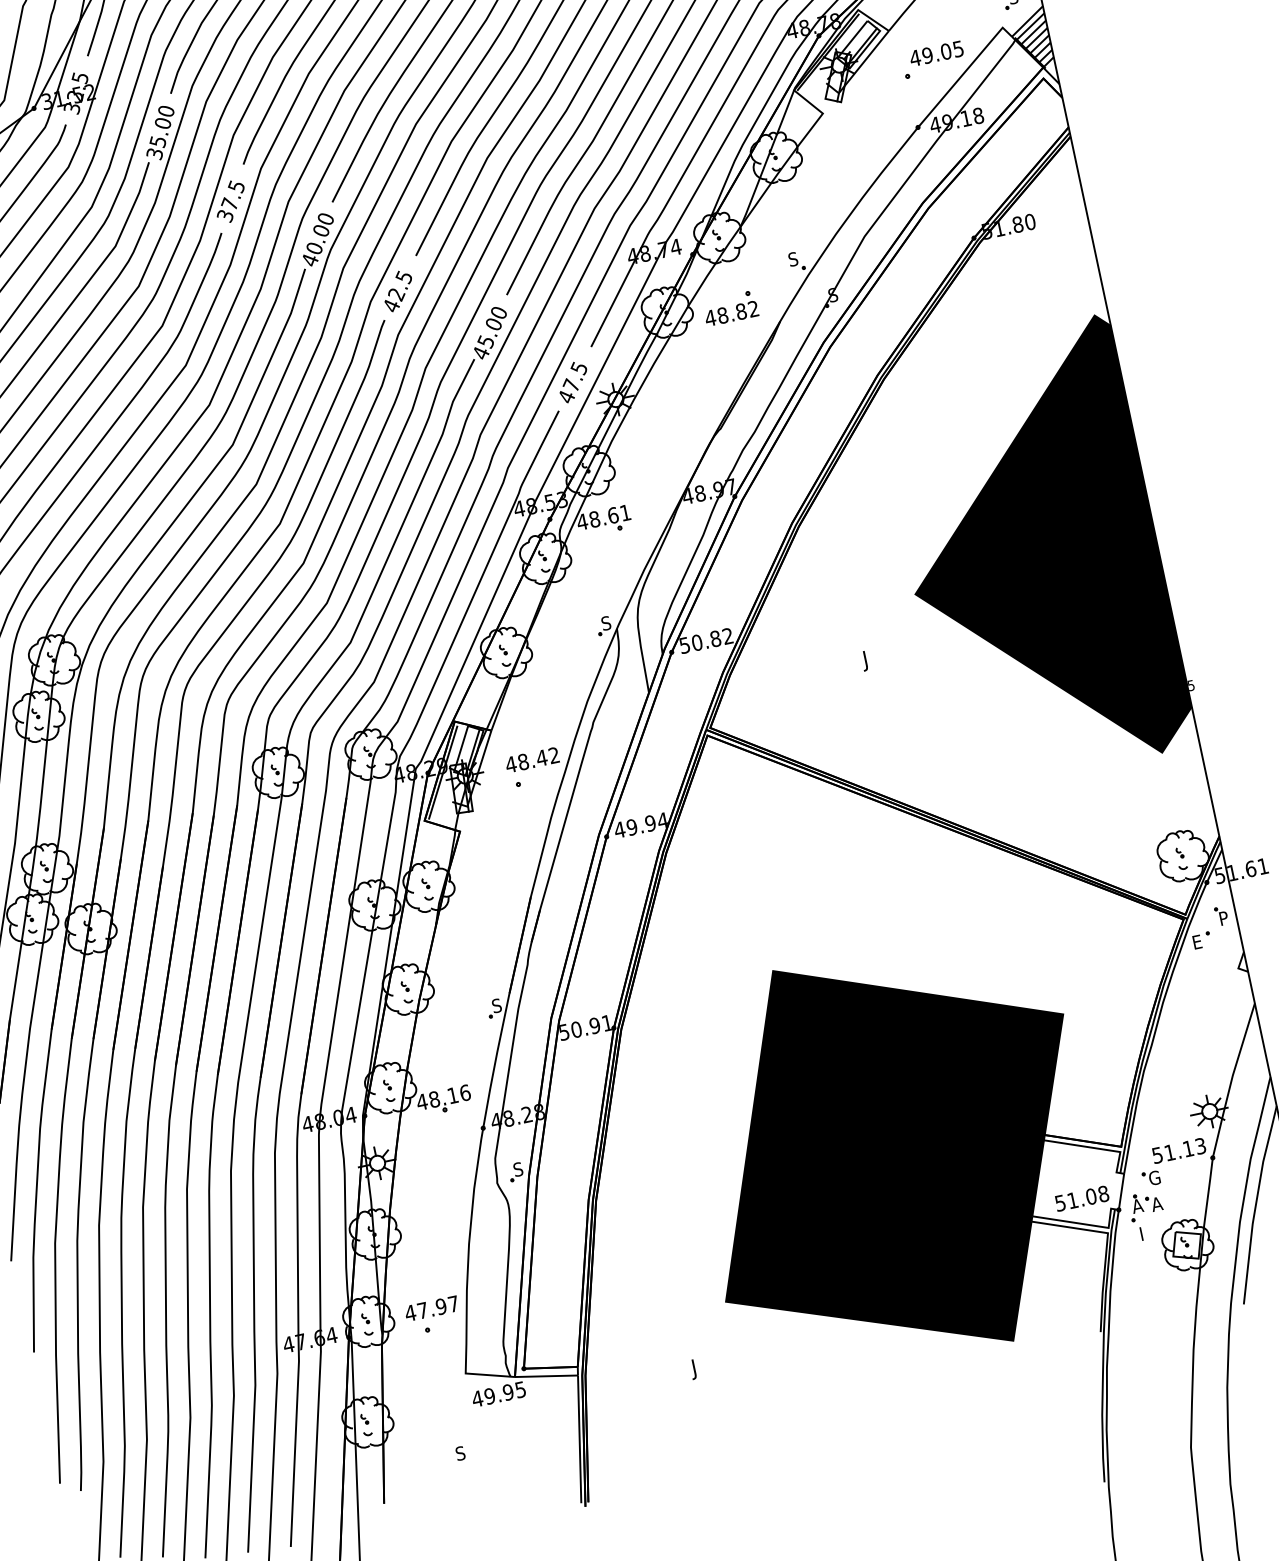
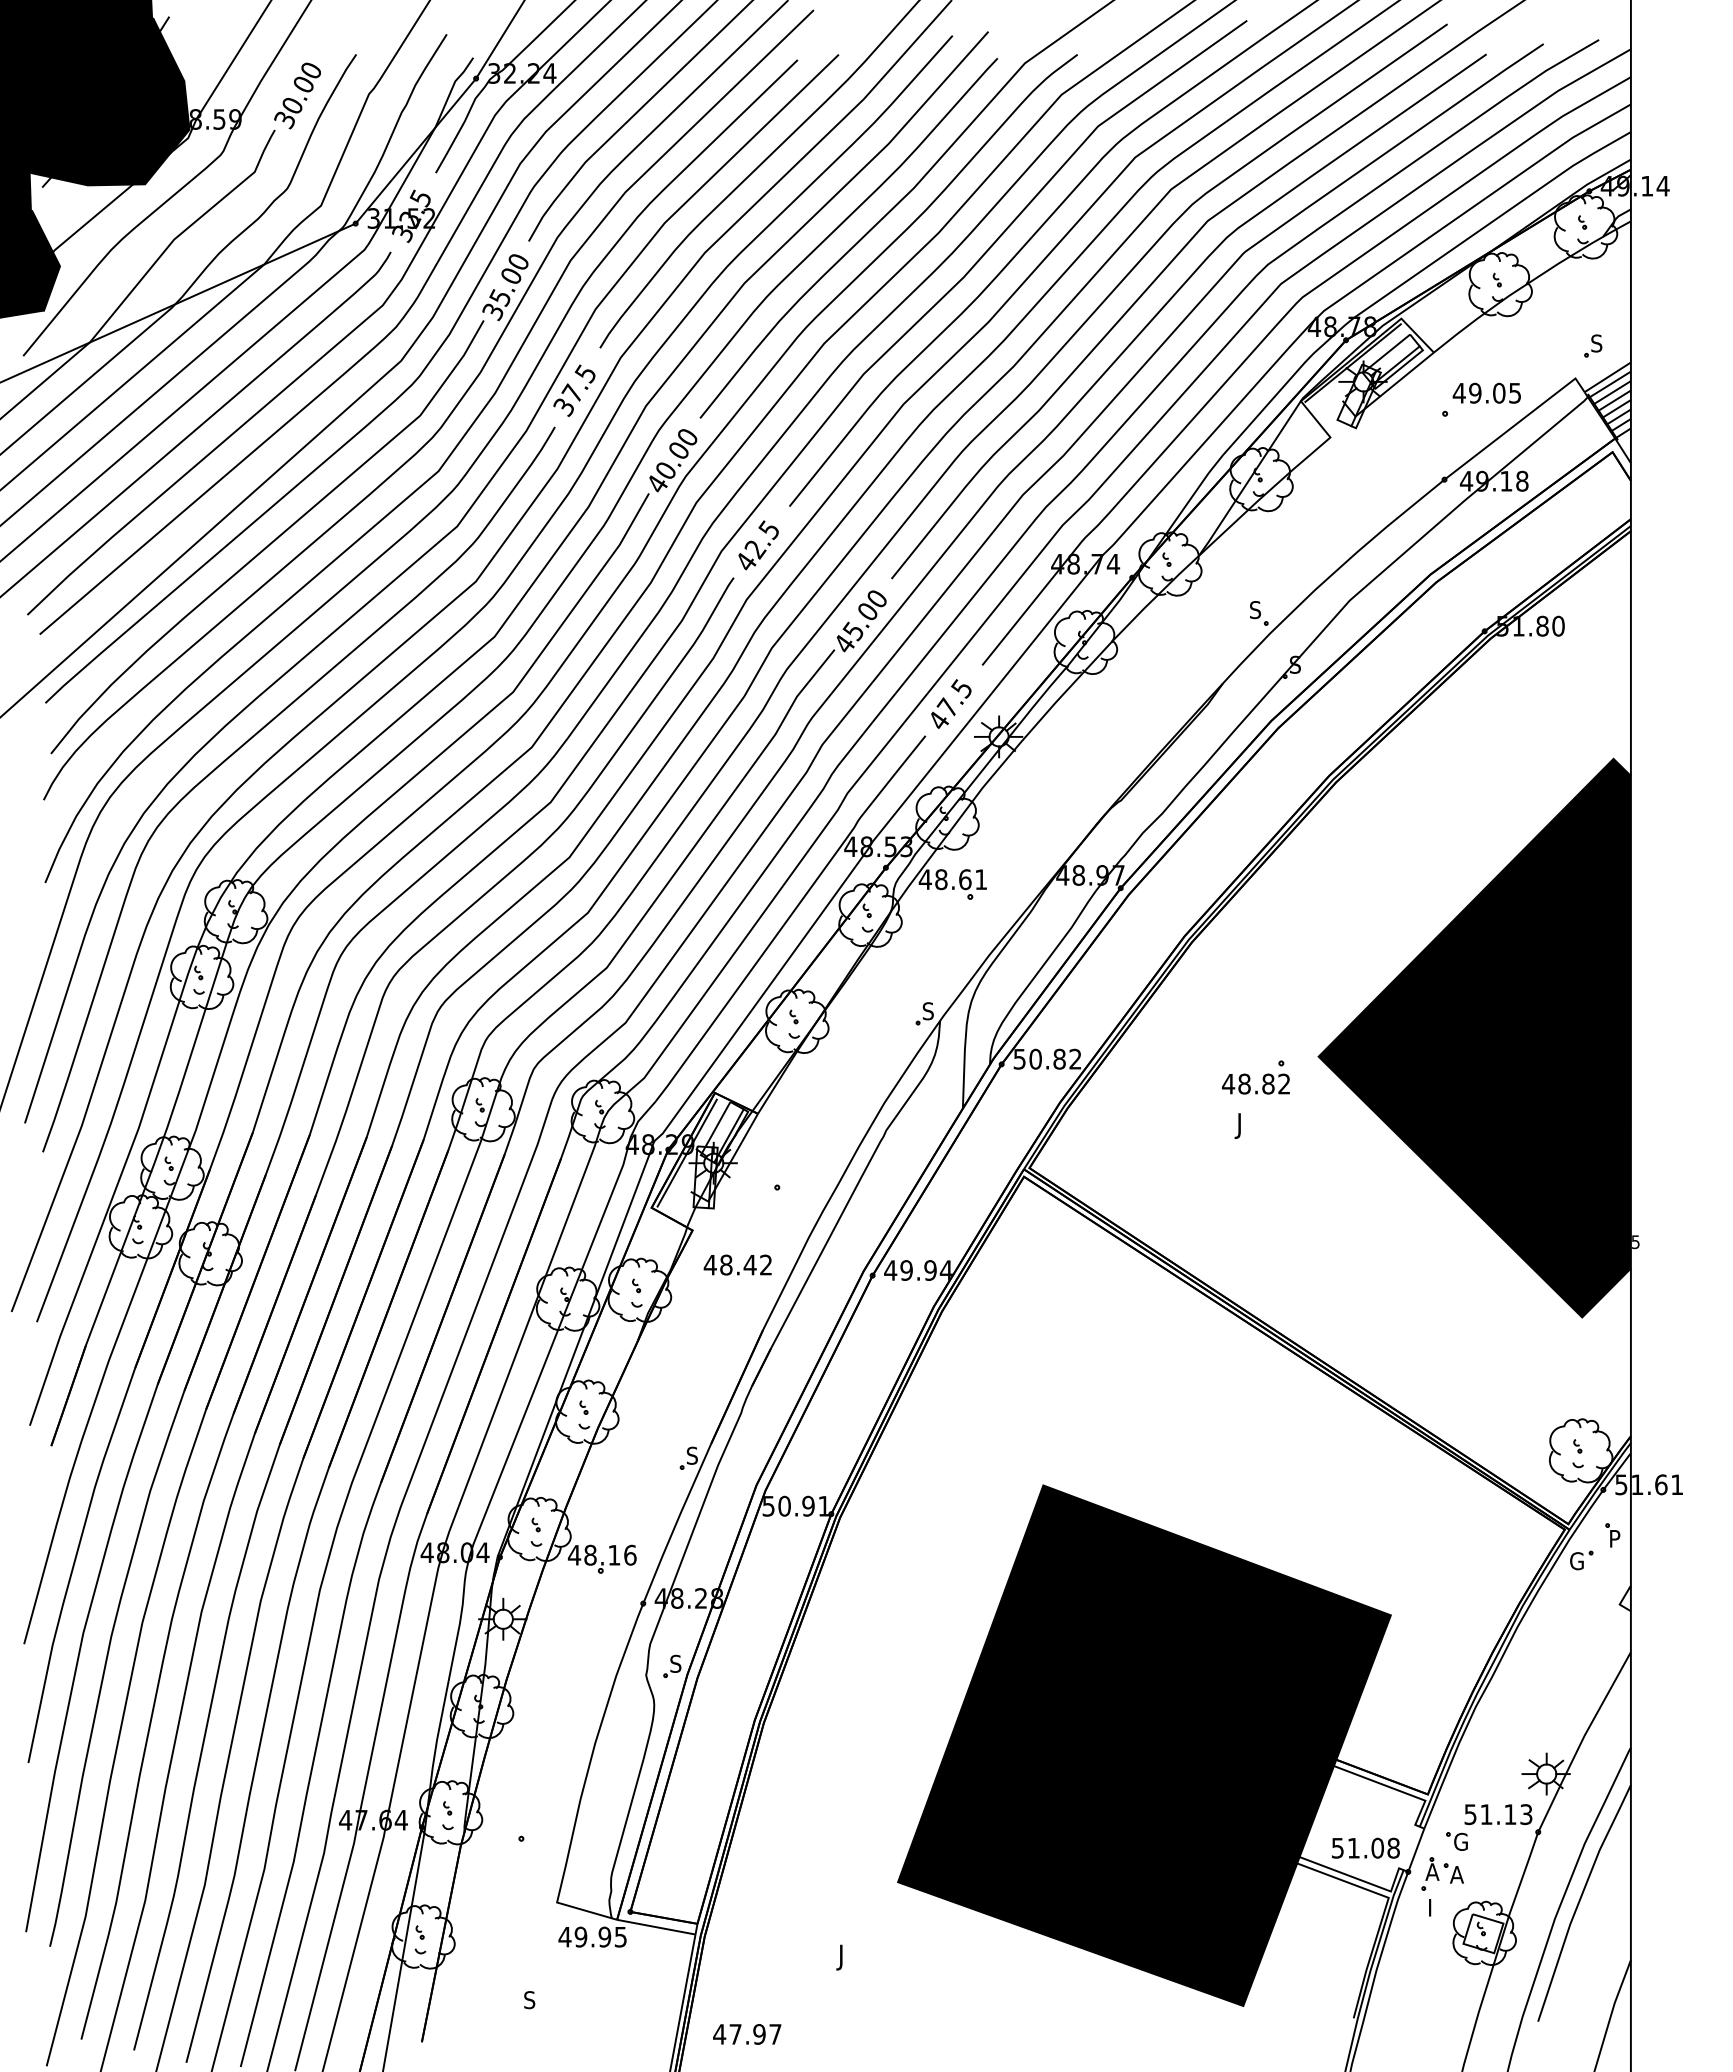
part: (730, 308) -> (1255, 1077), moved
text: (531, 759) -> (737, 1264), moved
text: (1197, 942) -> (1576, 1561), E -> G
text: (432, 1308) -> (747, 2034), moved

